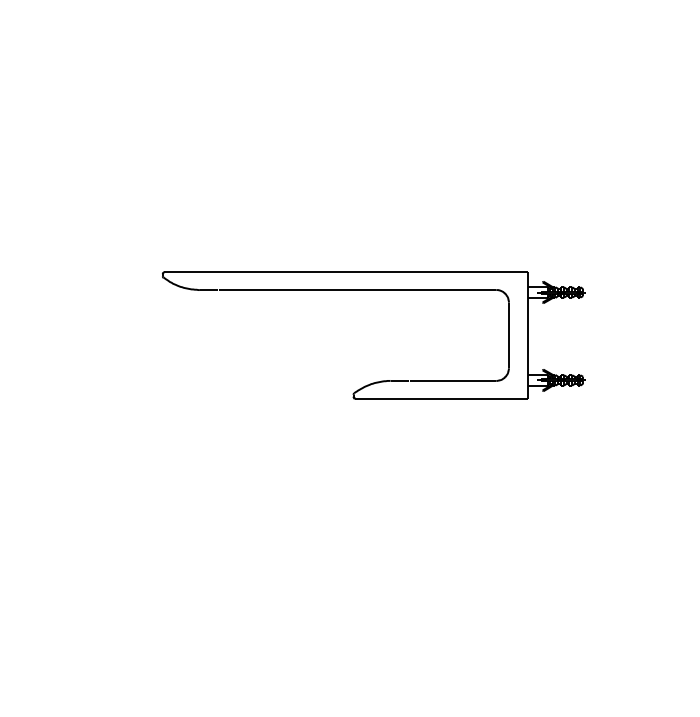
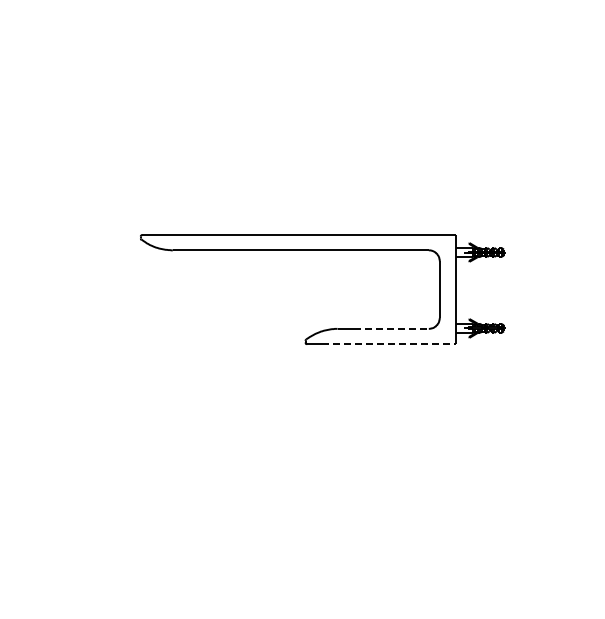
line: (453, 380) -> (391, 328), solid -> dashed
line: (450, 399) -> (389, 344), solid -> dashed

